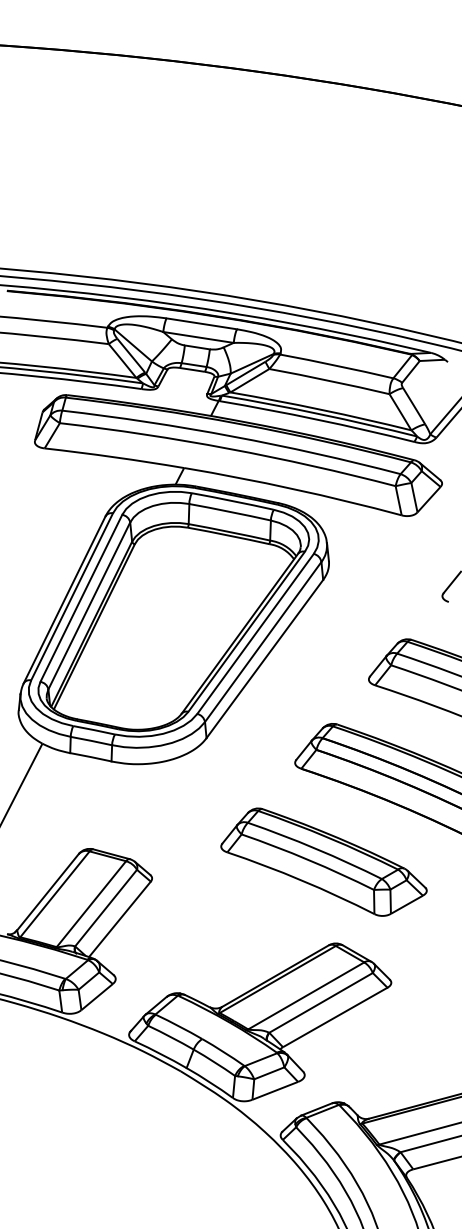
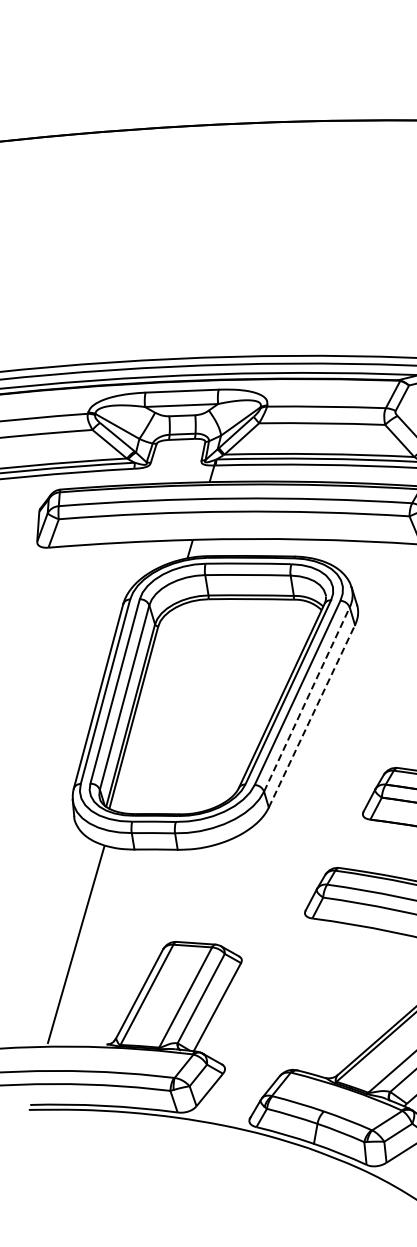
line: (263, 642) -> (307, 699), solid -> dashed
line: (265, 658) -> (312, 715), solid -> dashed

